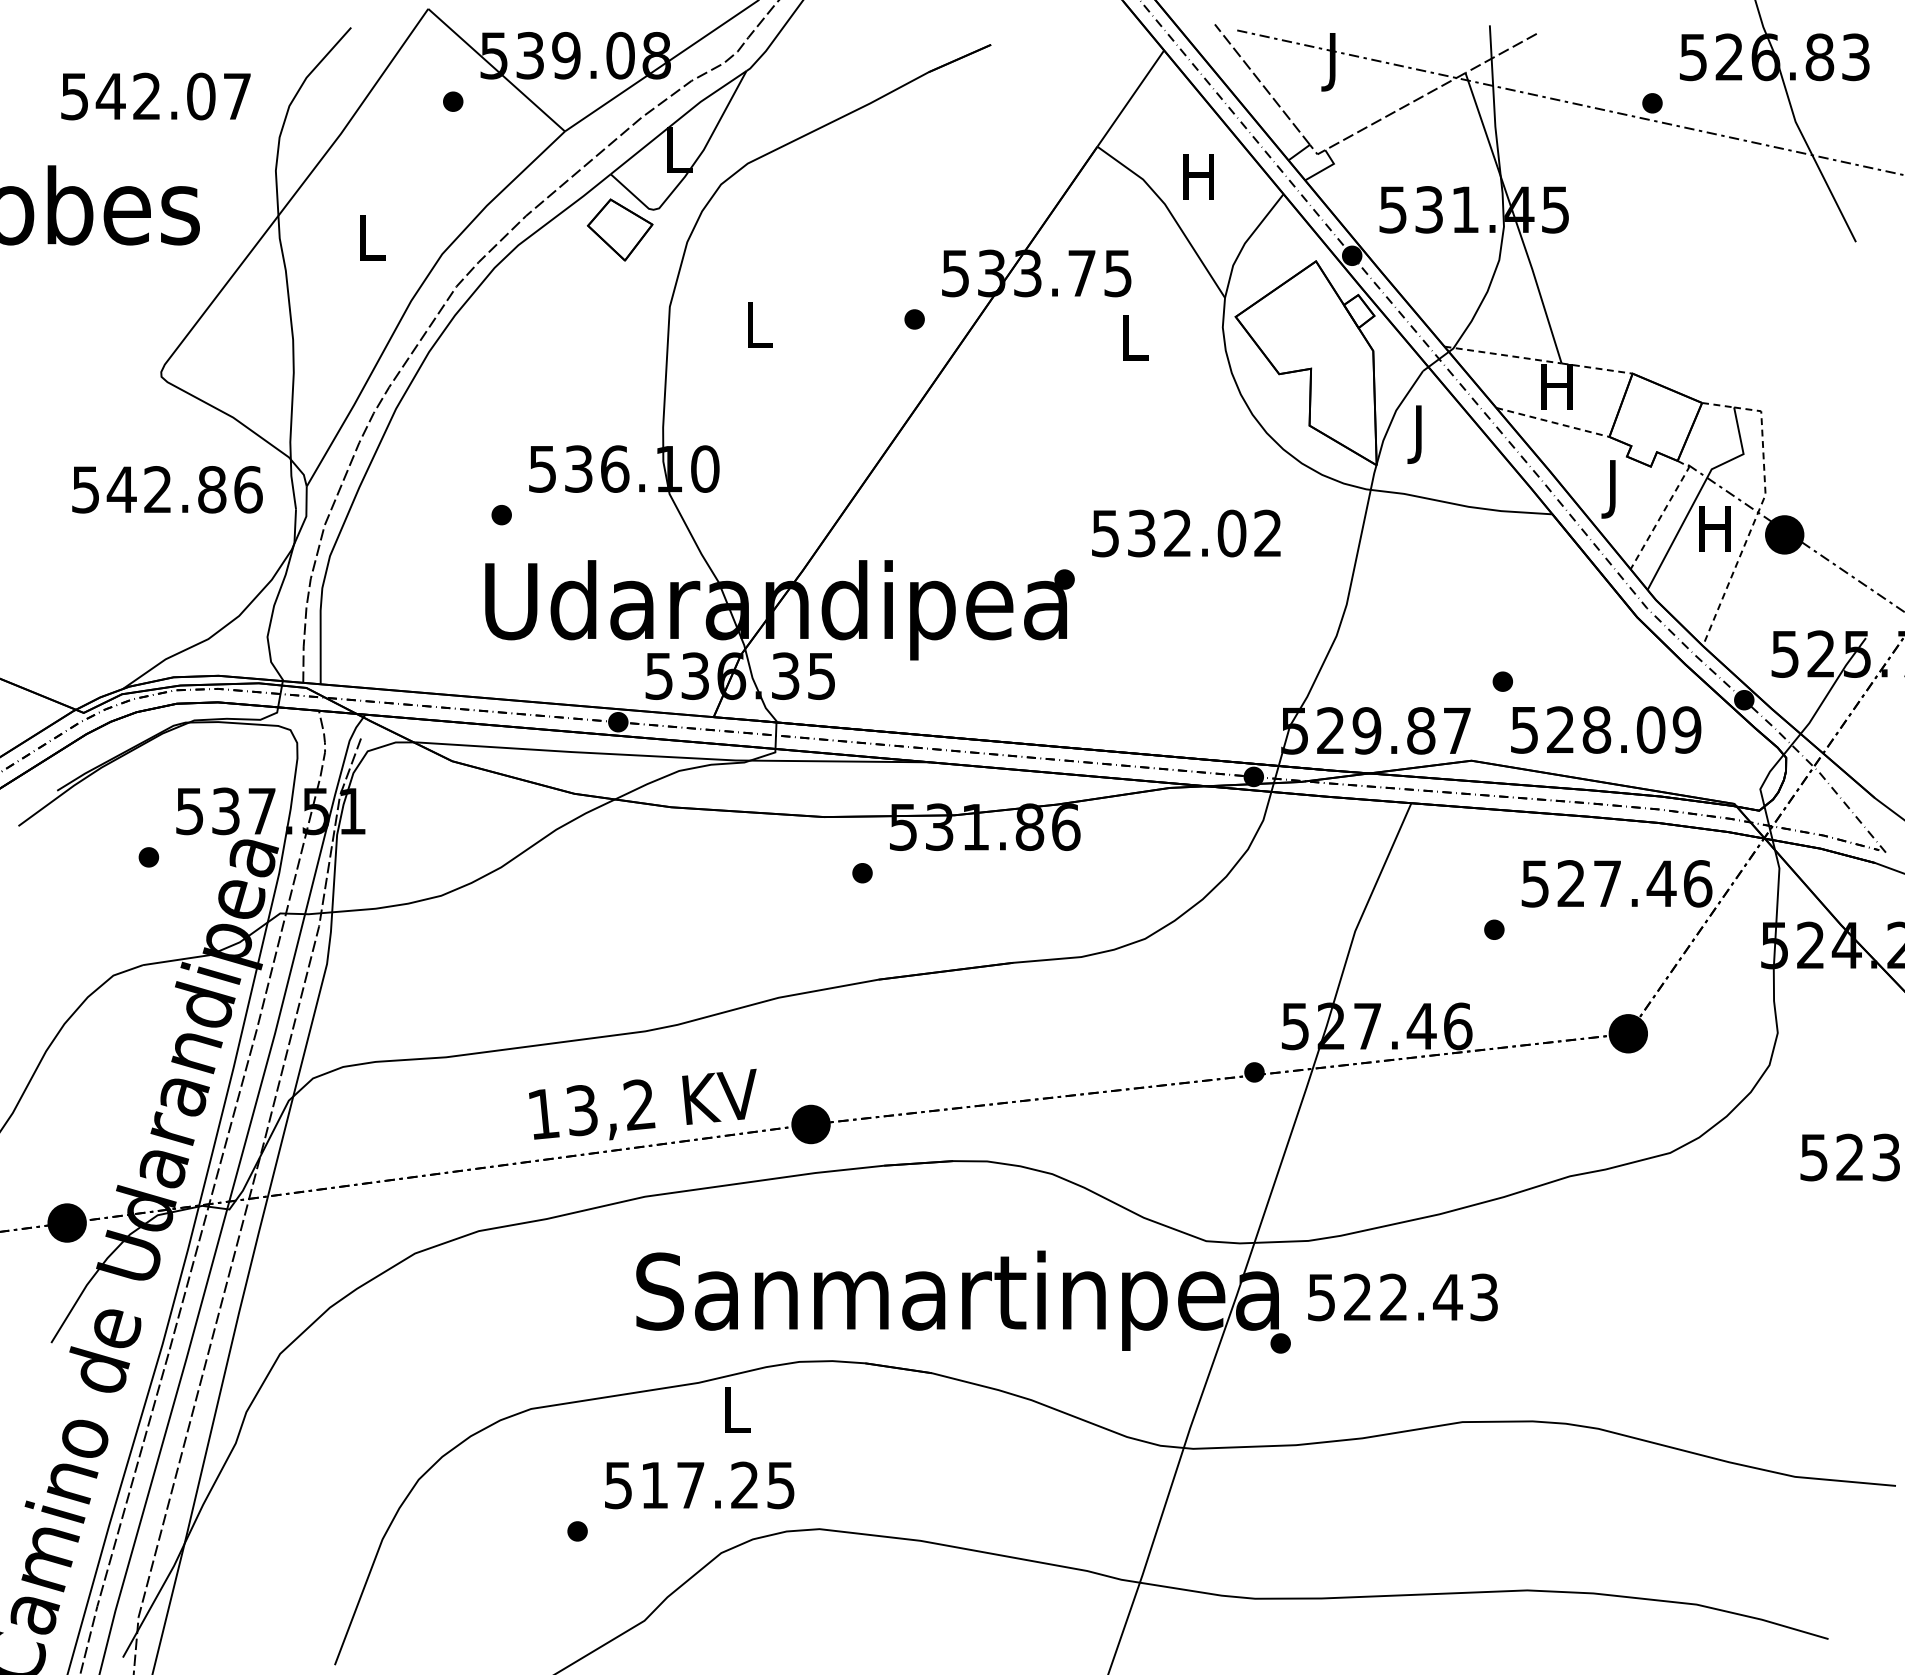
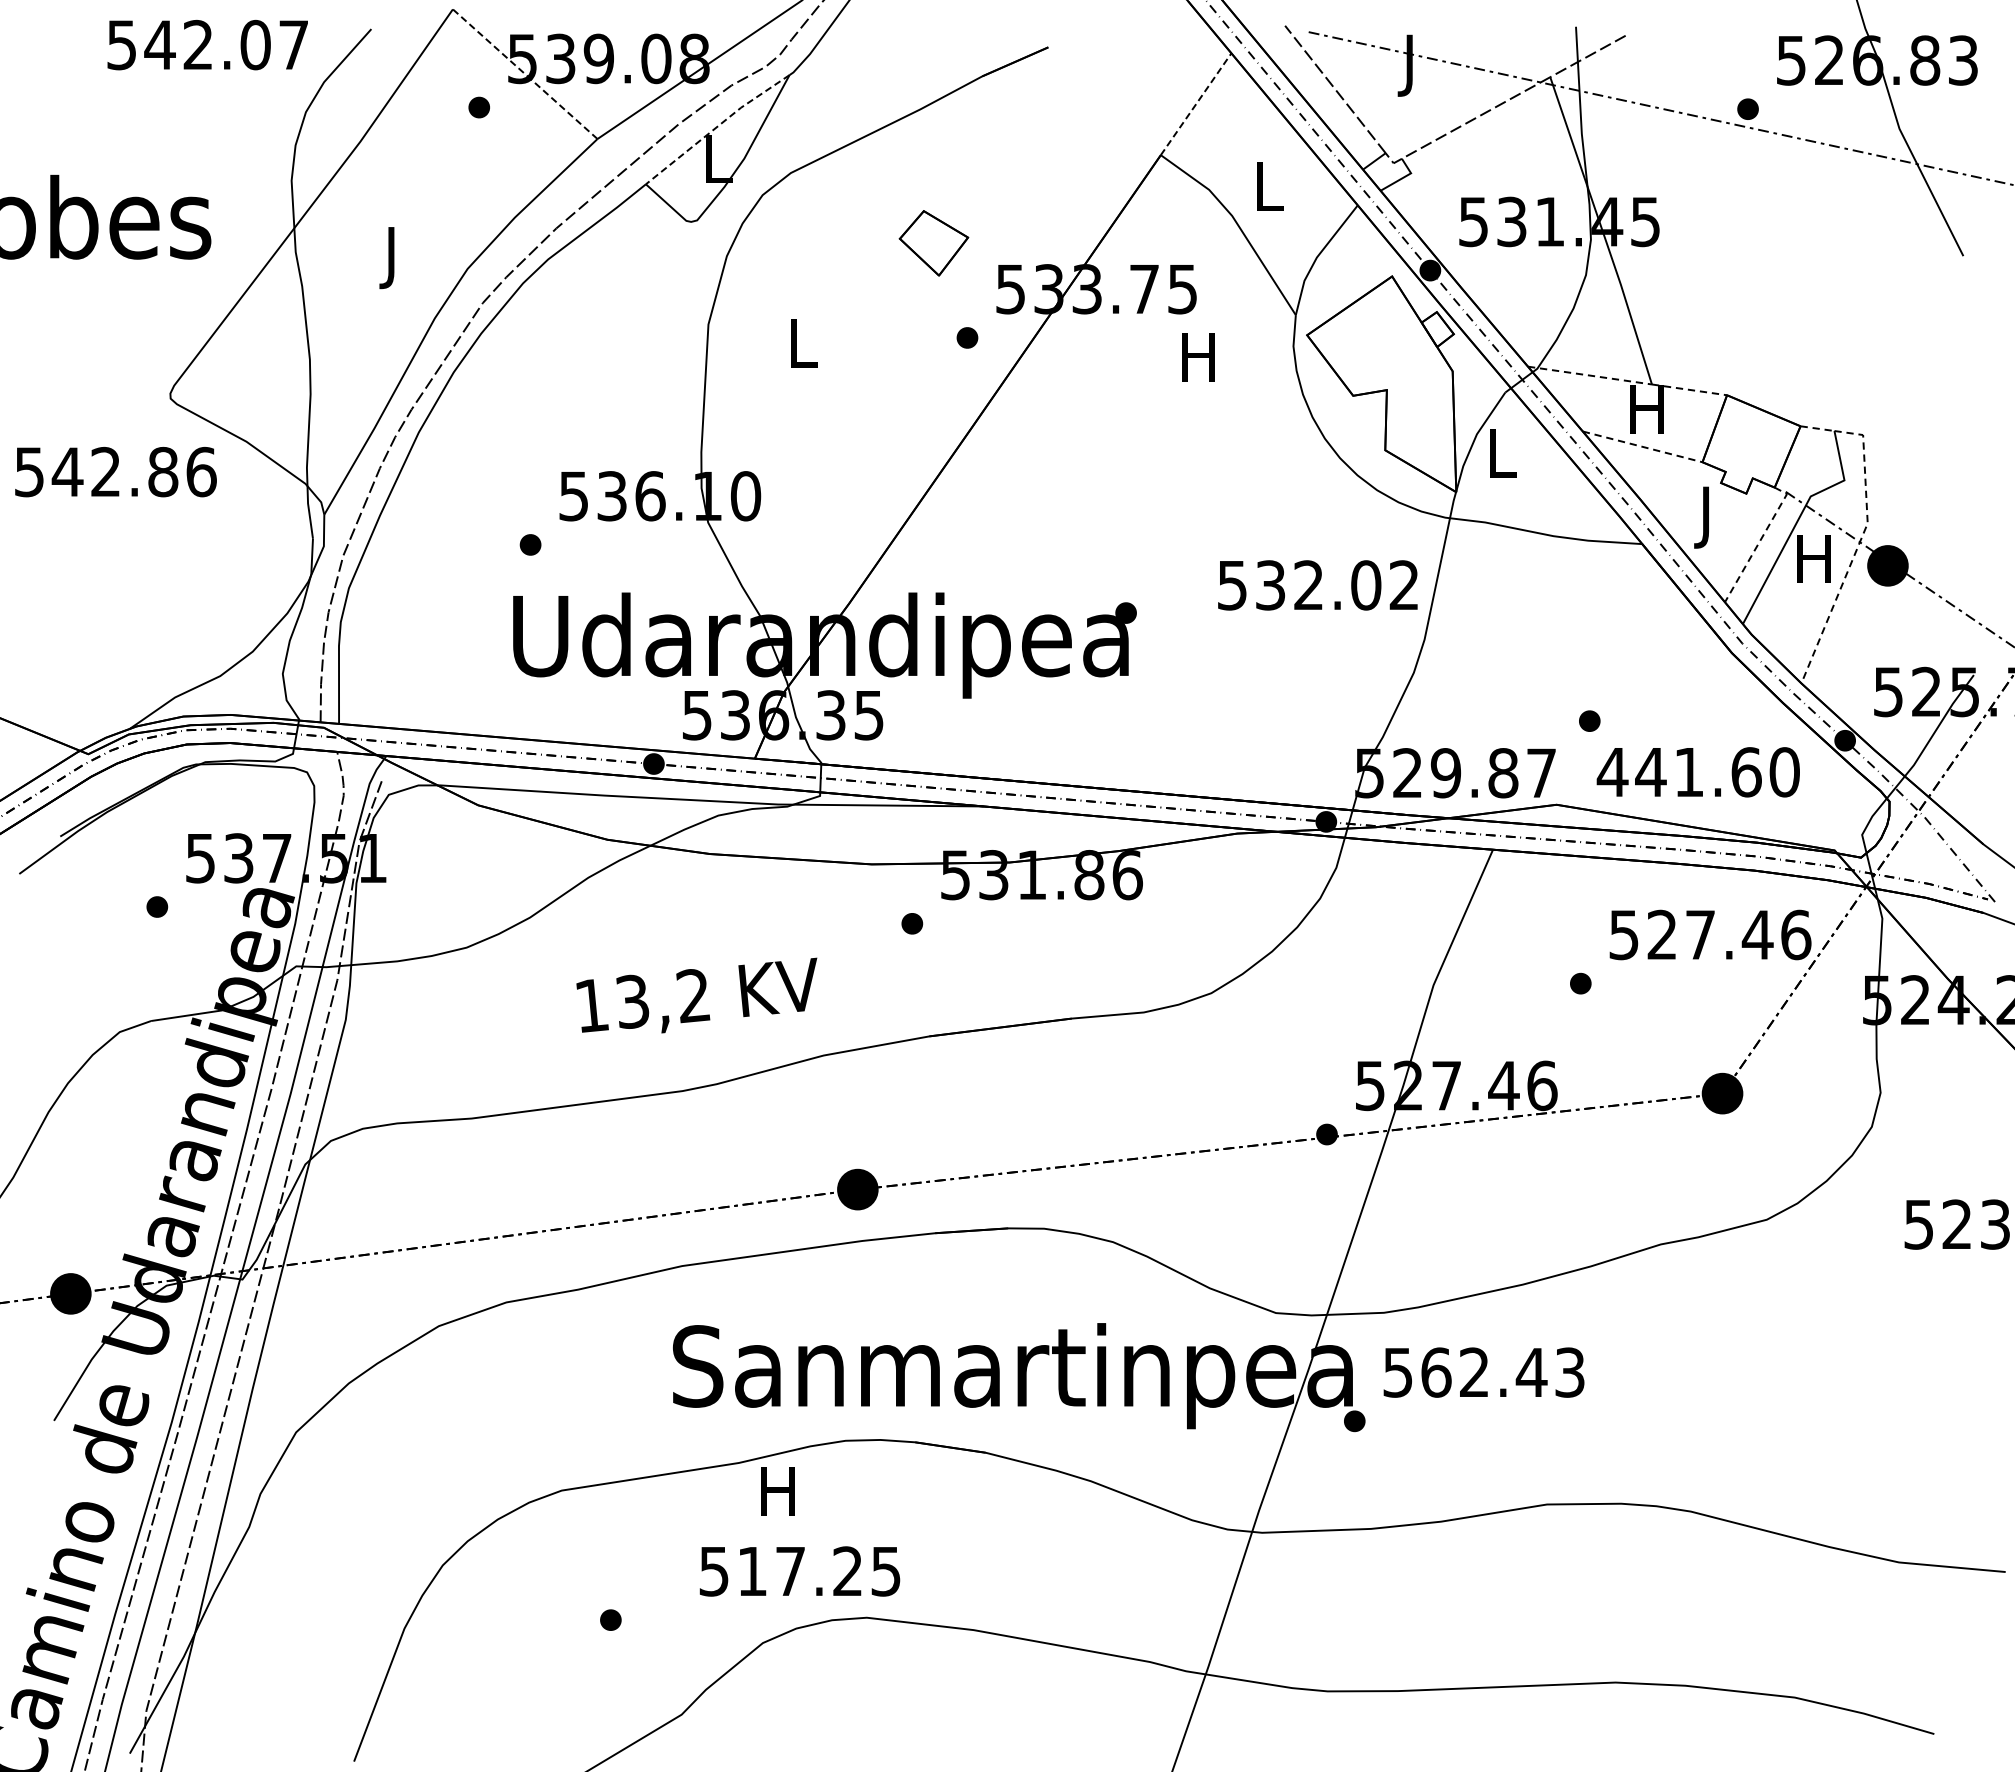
line: (495, 69) -> (524, 73), solid -> dashed
text: (155, 96) -> (207, 45), moved
line: (1131, 98) -> (1196, 104), solid -> dashed
line: (677, 120) -> (716, 127), solid -> dashed
text: (1198, 176) -> (1267, 186), H -> L
part: (619, 230) -> (933, 243), moved
text: (372, 244) -> (393, 258), L -> J
text: (1133, 337) -> (1198, 357), L -> H
text: (1420, 434) -> (1502, 459), J -> L
text: (167, 490) -> (115, 472), moved
text: (1185, 533) -> (1317, 585), moved
text: (1604, 730) -> (1697, 772), 528.09 -> 441.60
text: (642, 1104) -> (696, 995), moved
text: (1357, 1297) -> (1436, 1372), 522.43 -> 562.43
text: (735, 1409) -> (777, 1491), L -> H
text: (699, 1485) -> (799, 1571), moved

